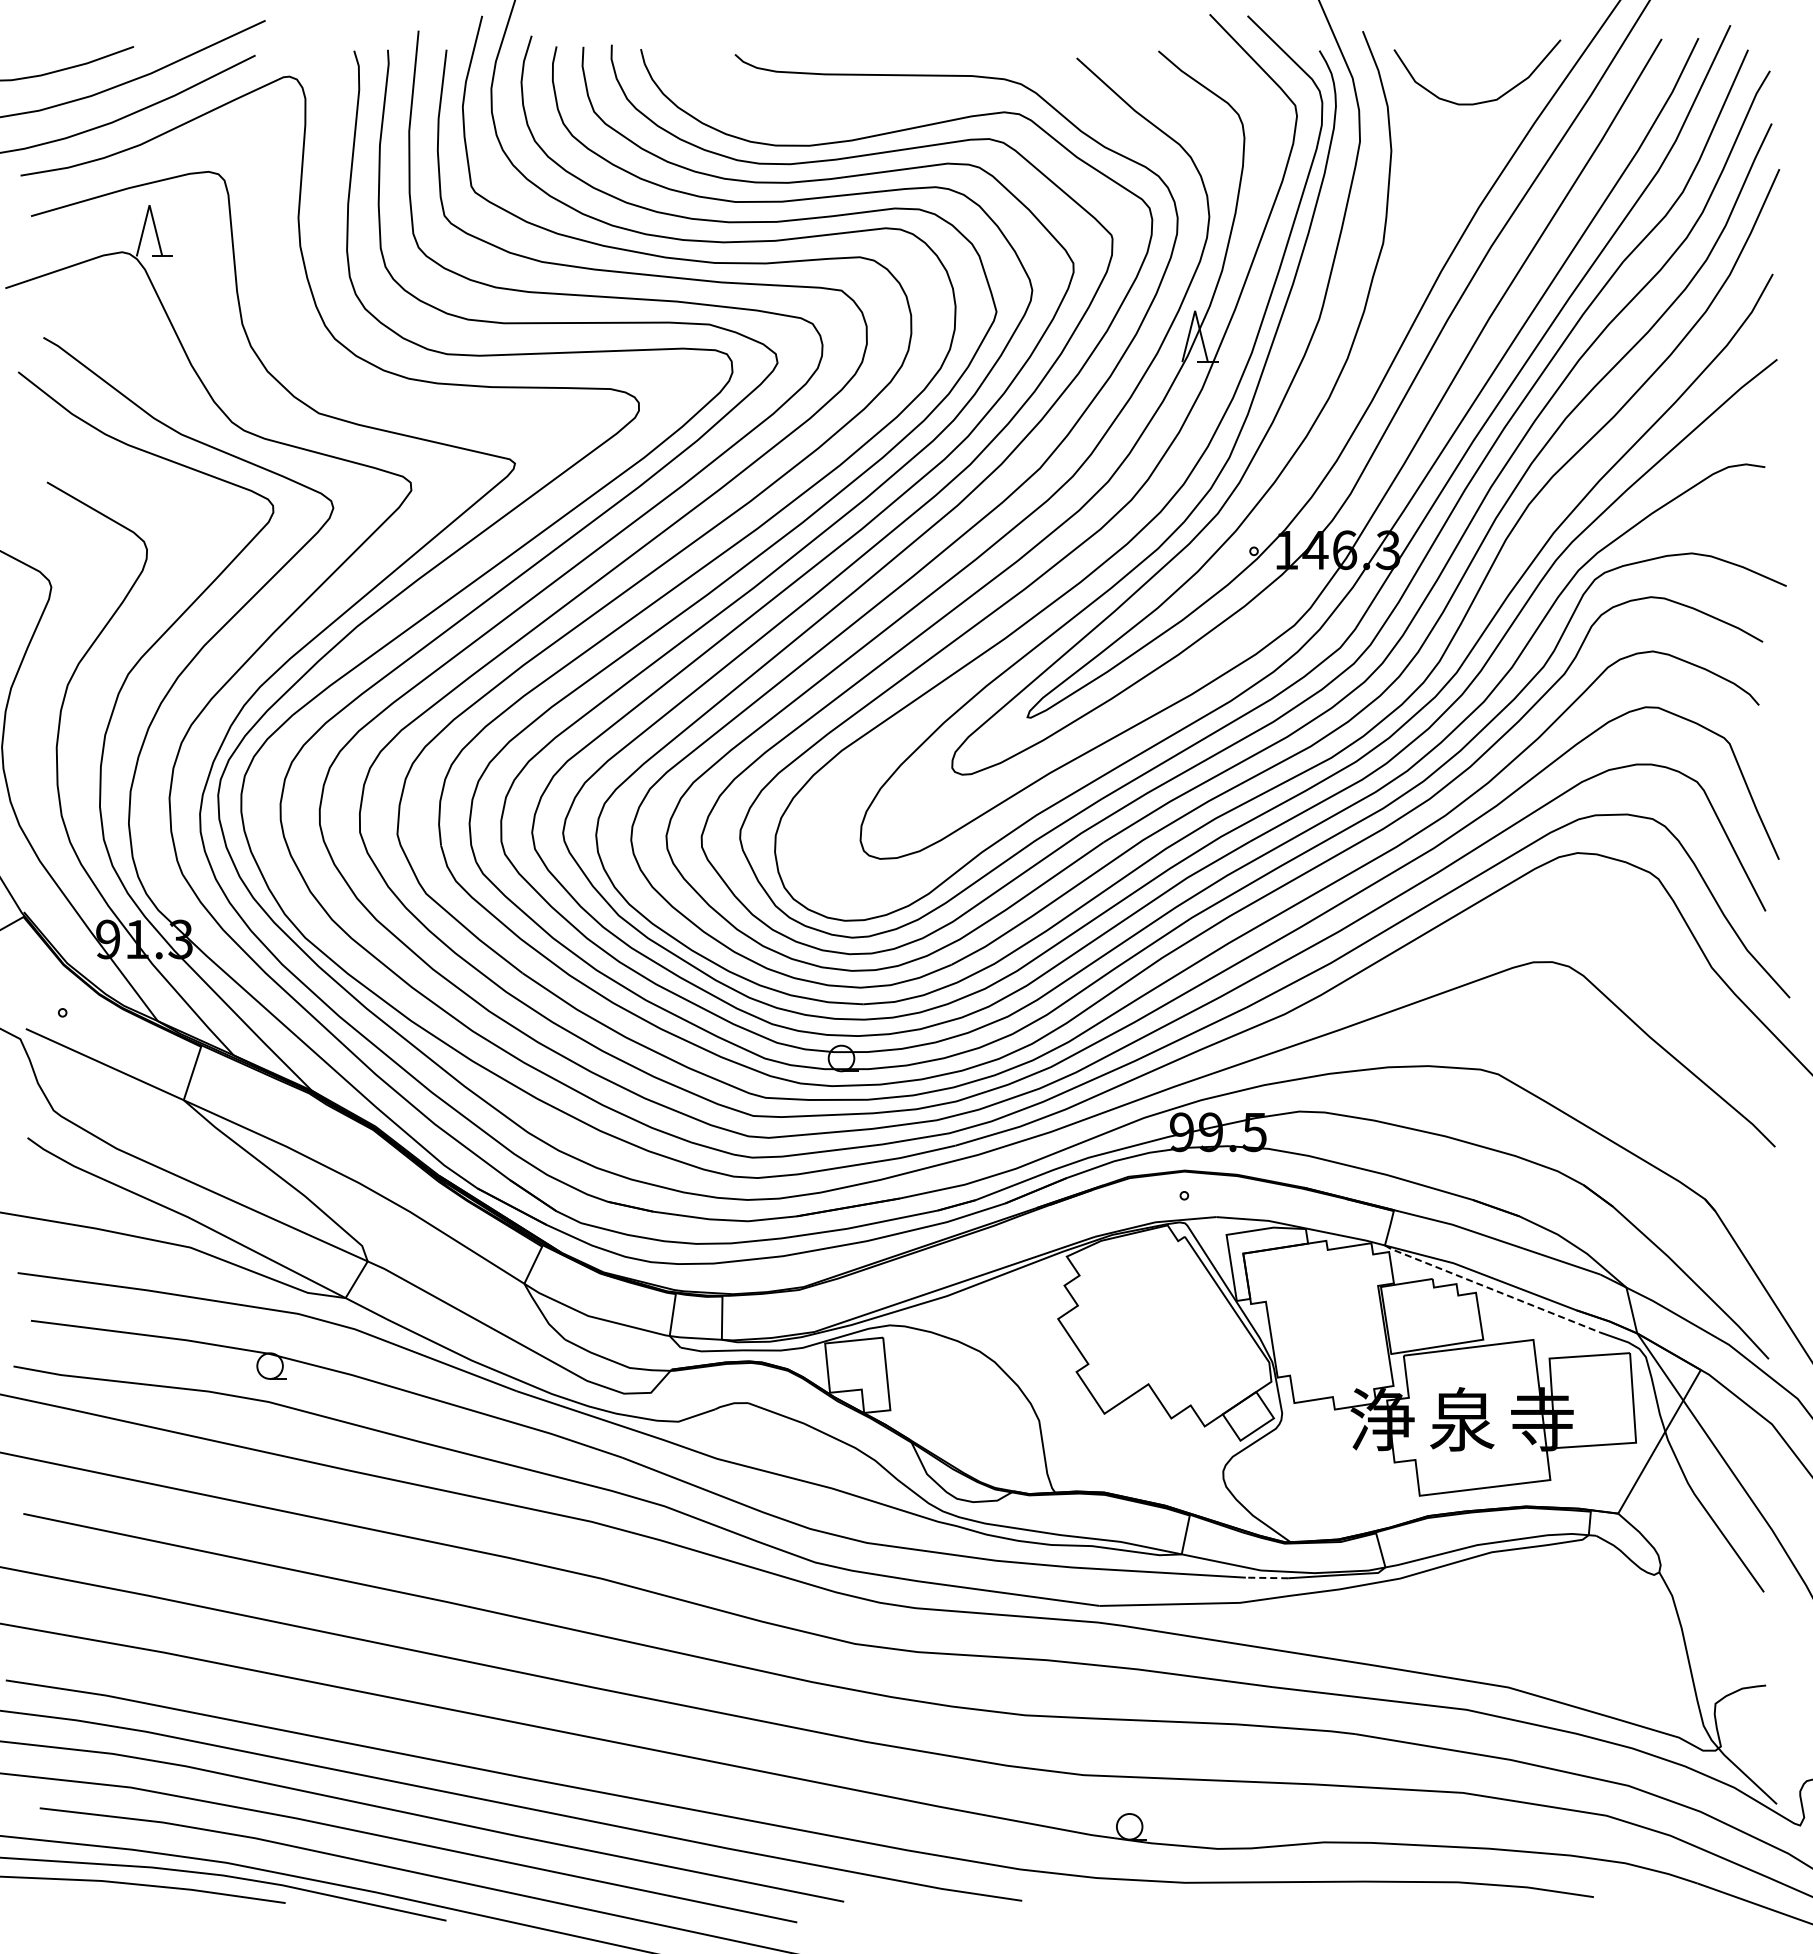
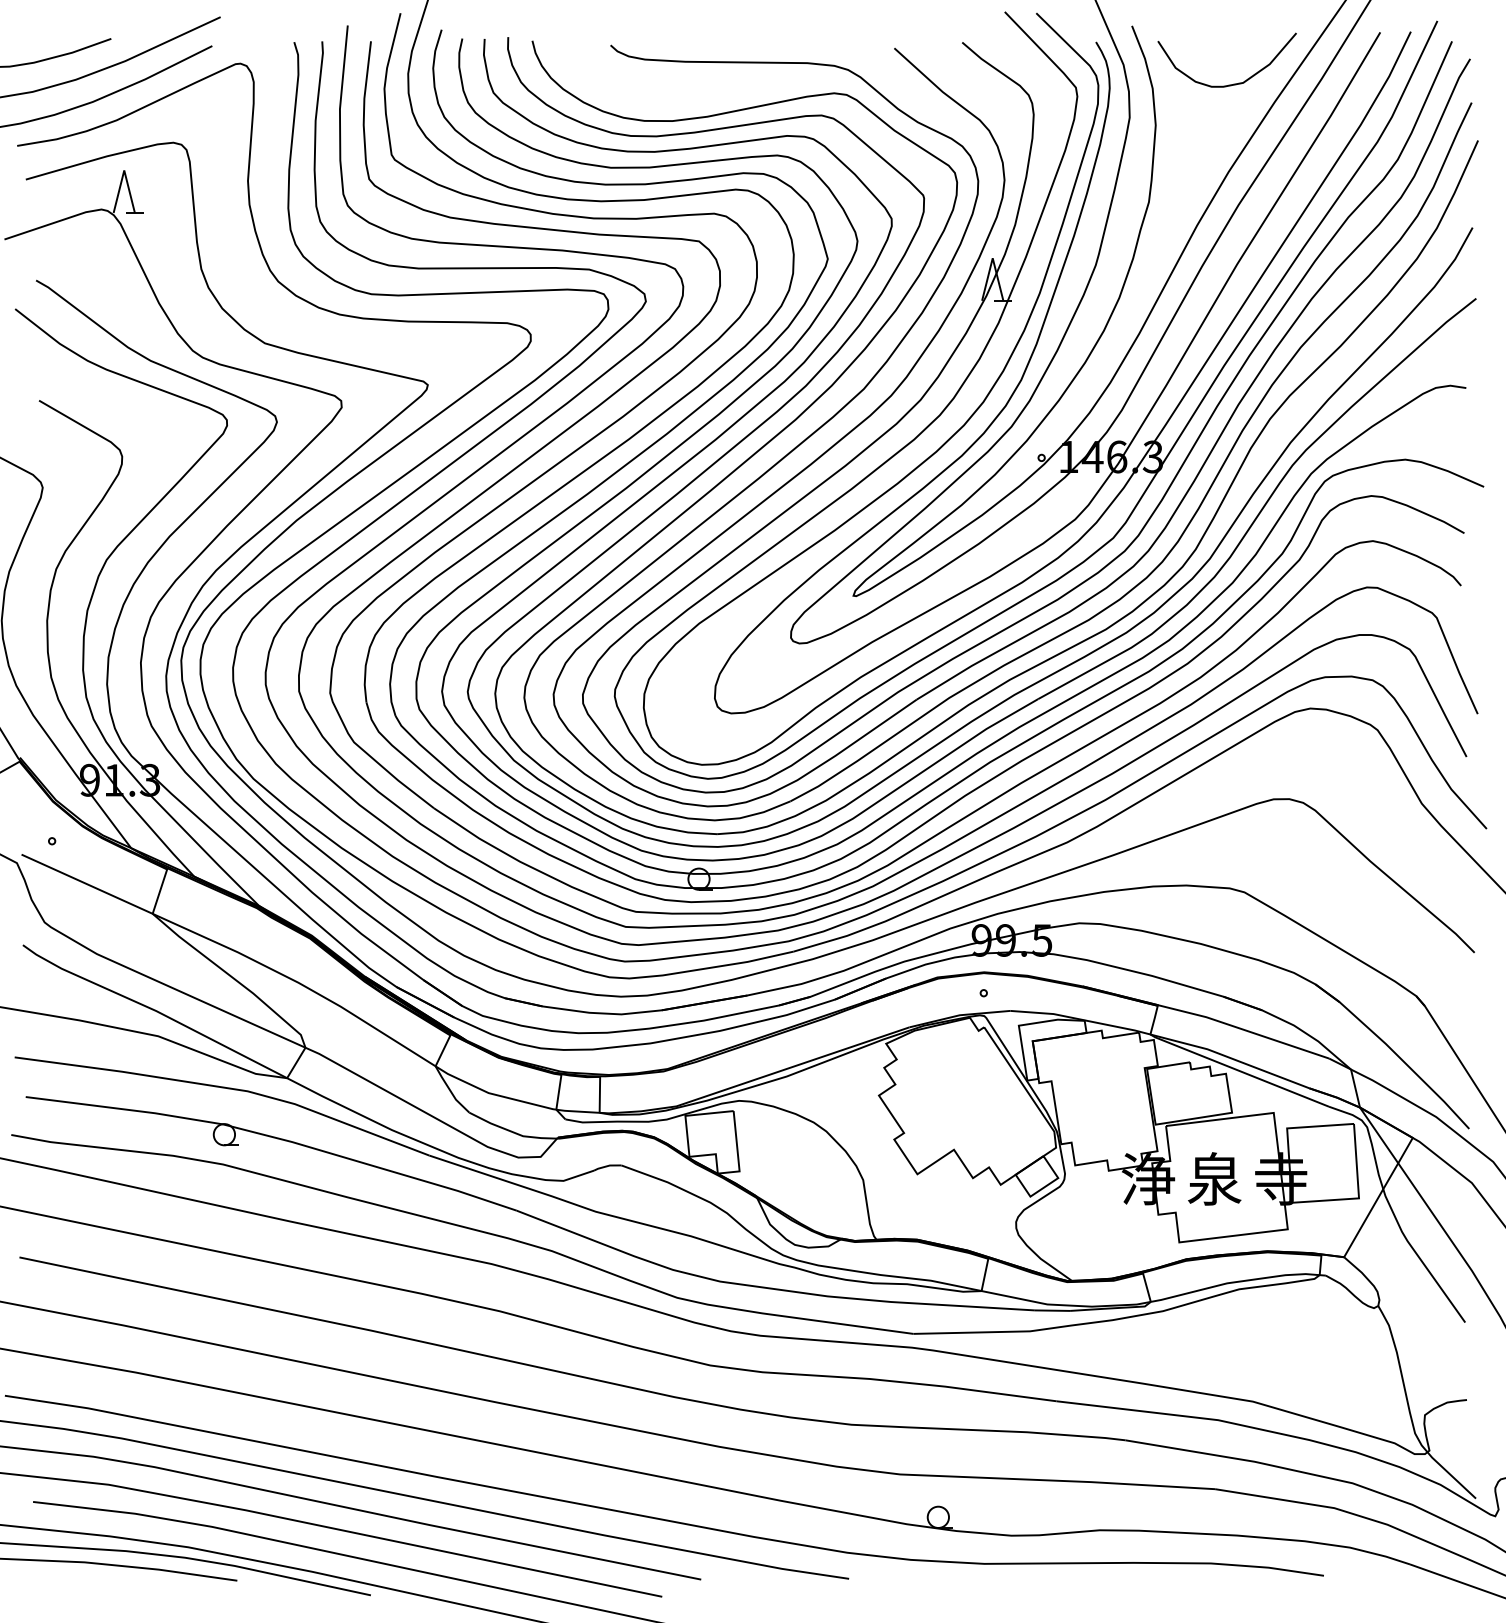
line: (1491, 1289) -> (1238, 1071), dashed -> solid
line: (1266, 1577) -> (1052, 1310), dashed -> solid

